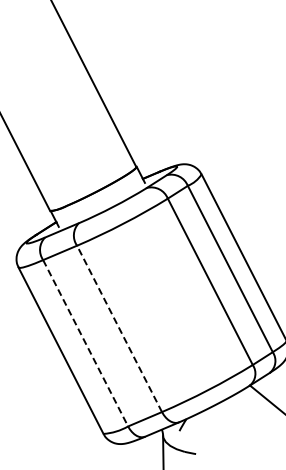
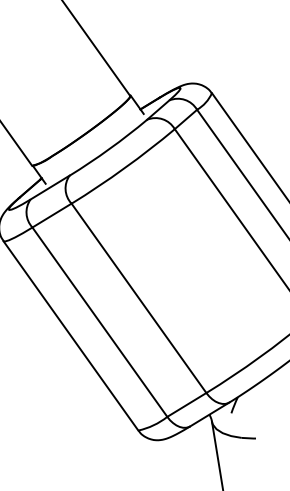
line: (119, 328) -> (138, 297), dashed -> solid
line: (85, 343) -> (99, 322), dashed -> solid

